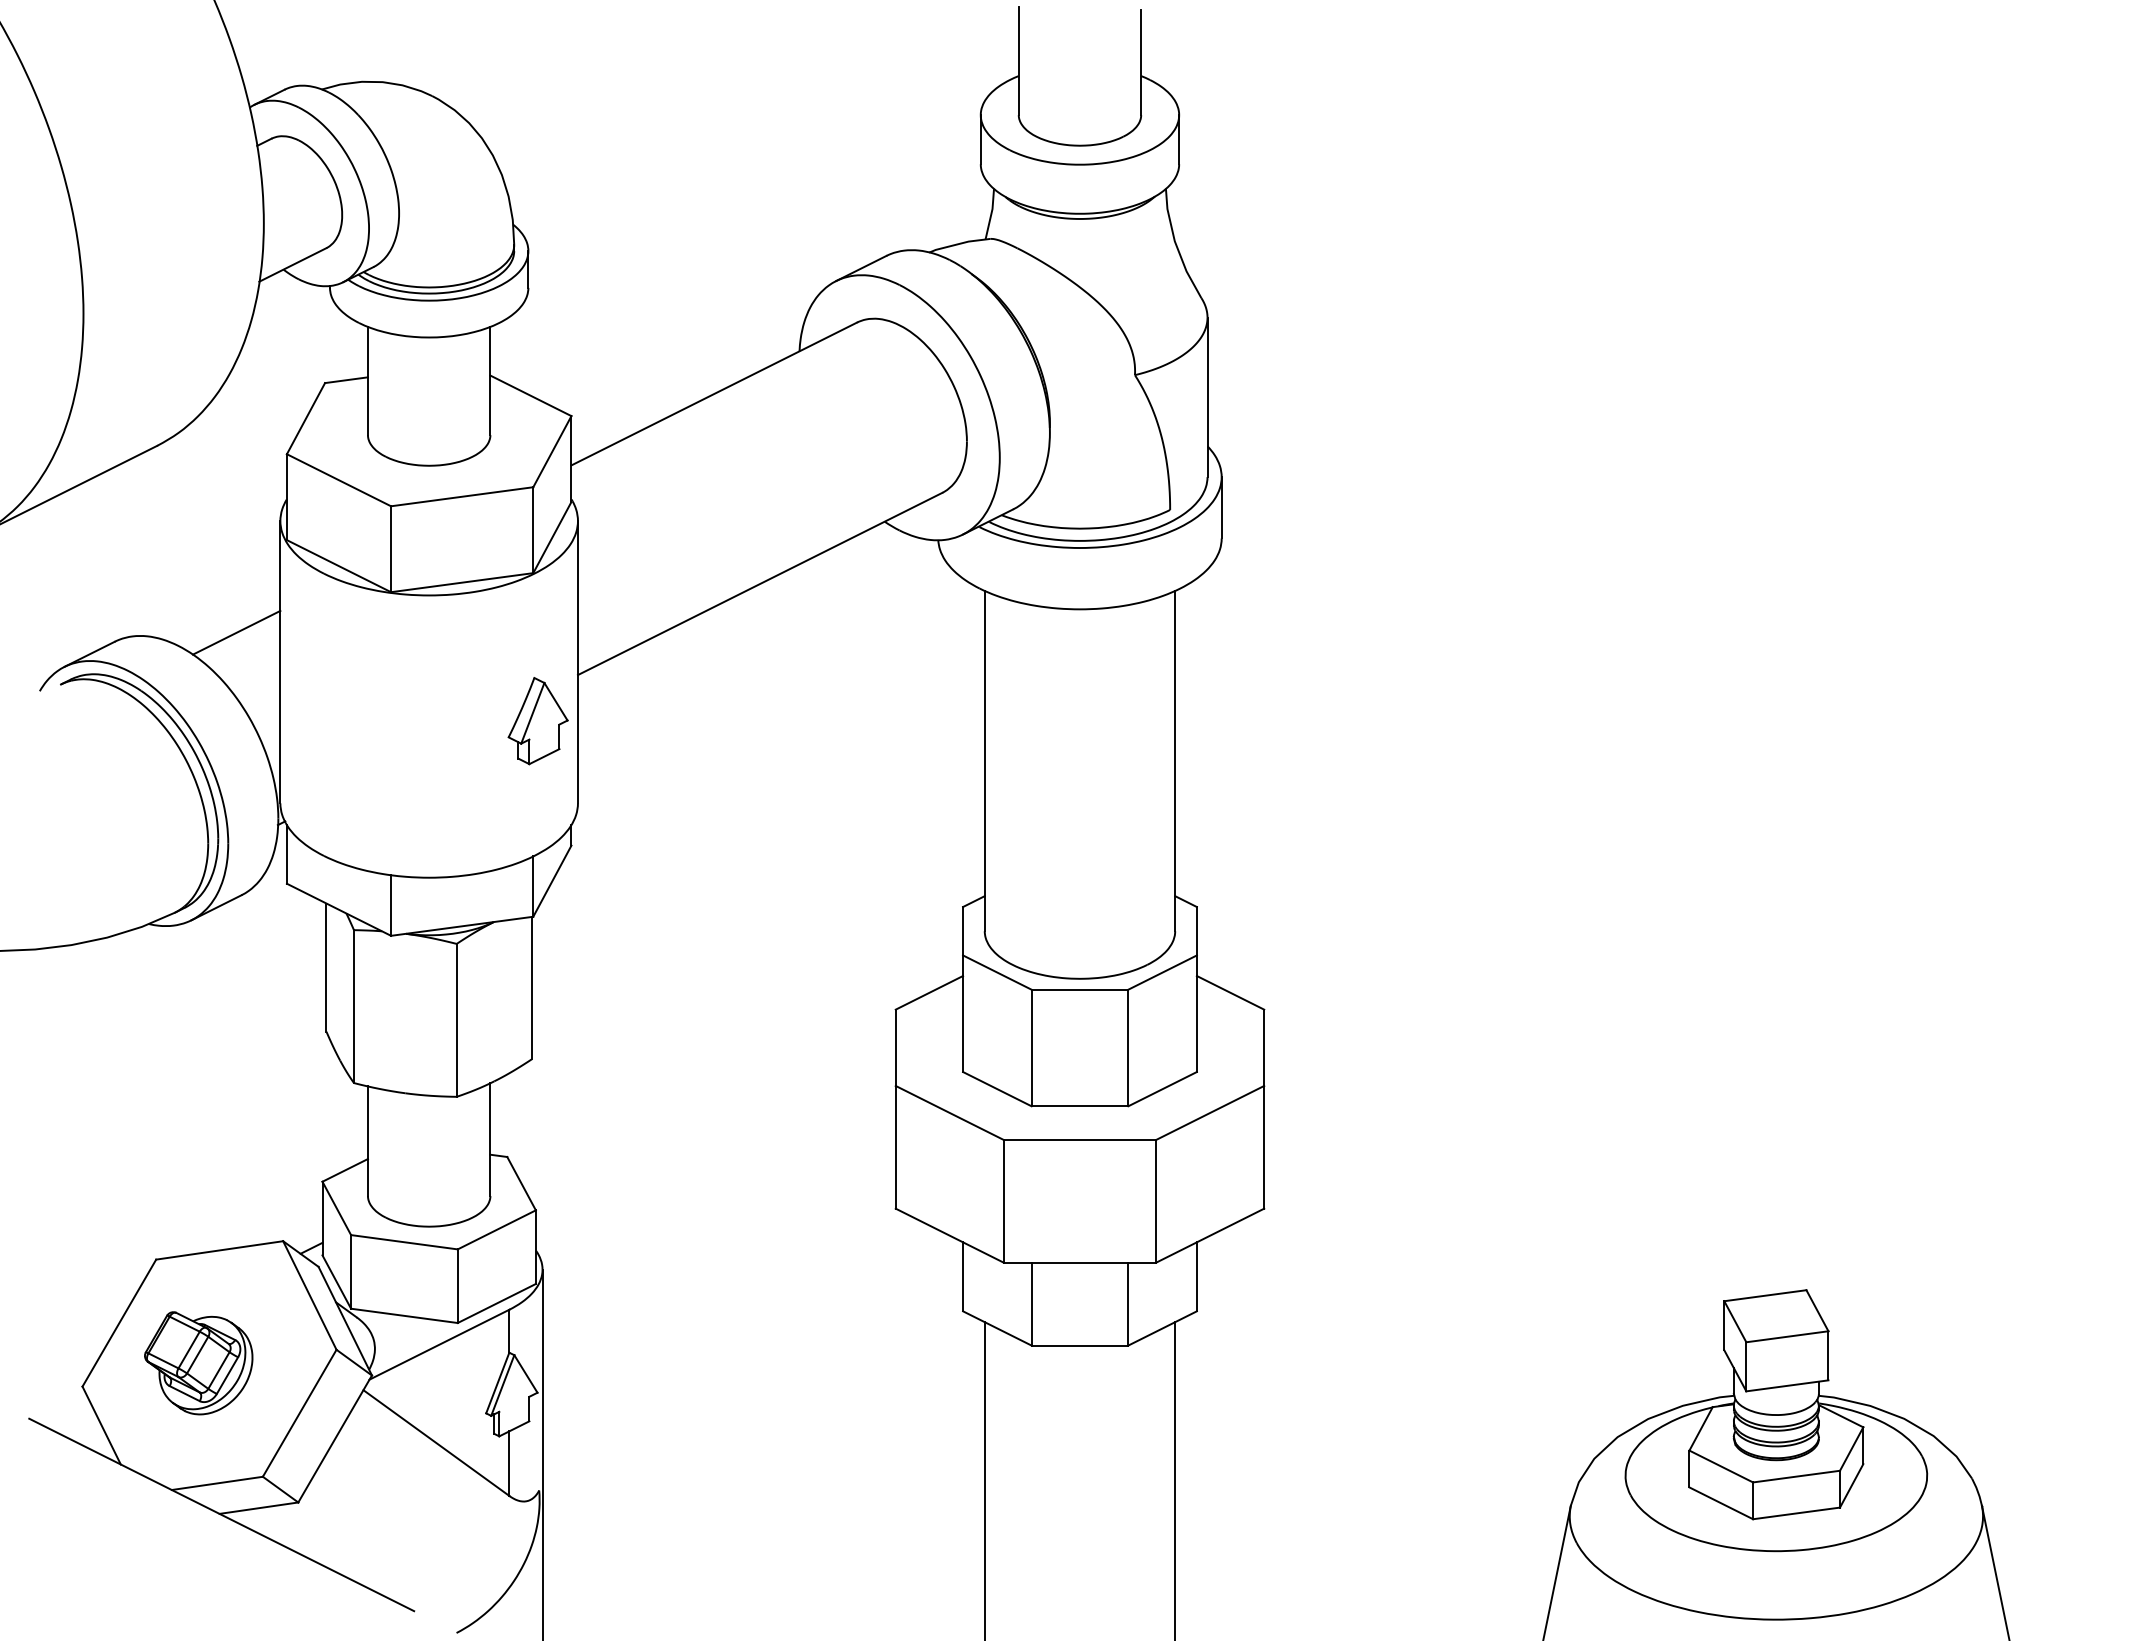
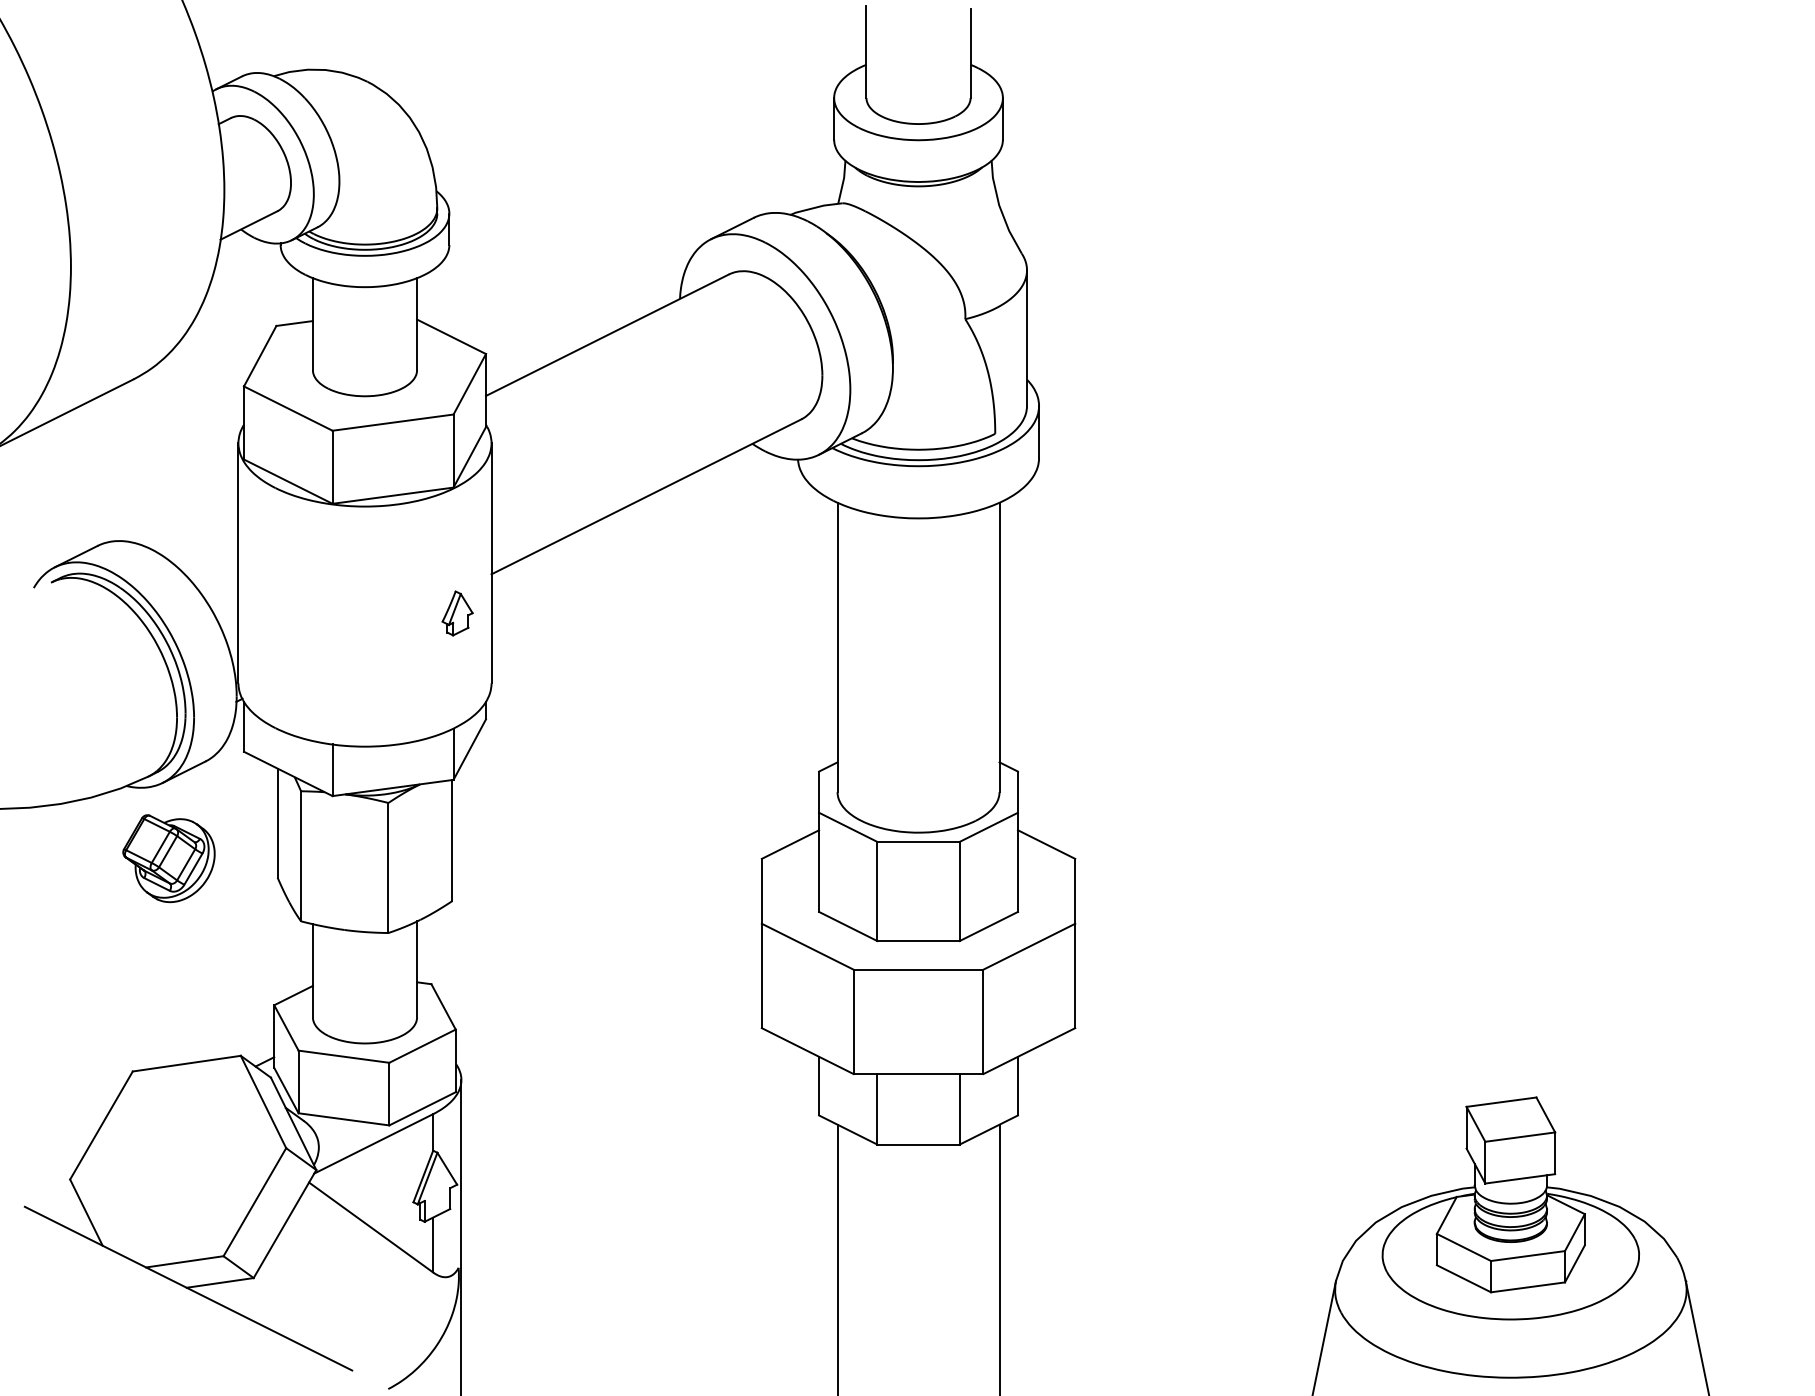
line: (236, 631) -> (201, 537), removed
part: (537, 721) -> (457, 613), size x0.6
part: (198, 1363) -> (168, 858), moved

